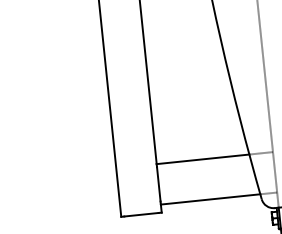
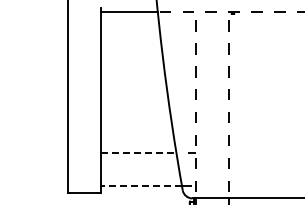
line: (202, 158) -> (138, 152), solid -> dashed
line: (210, 199) -> (141, 186), solid -> dashed

